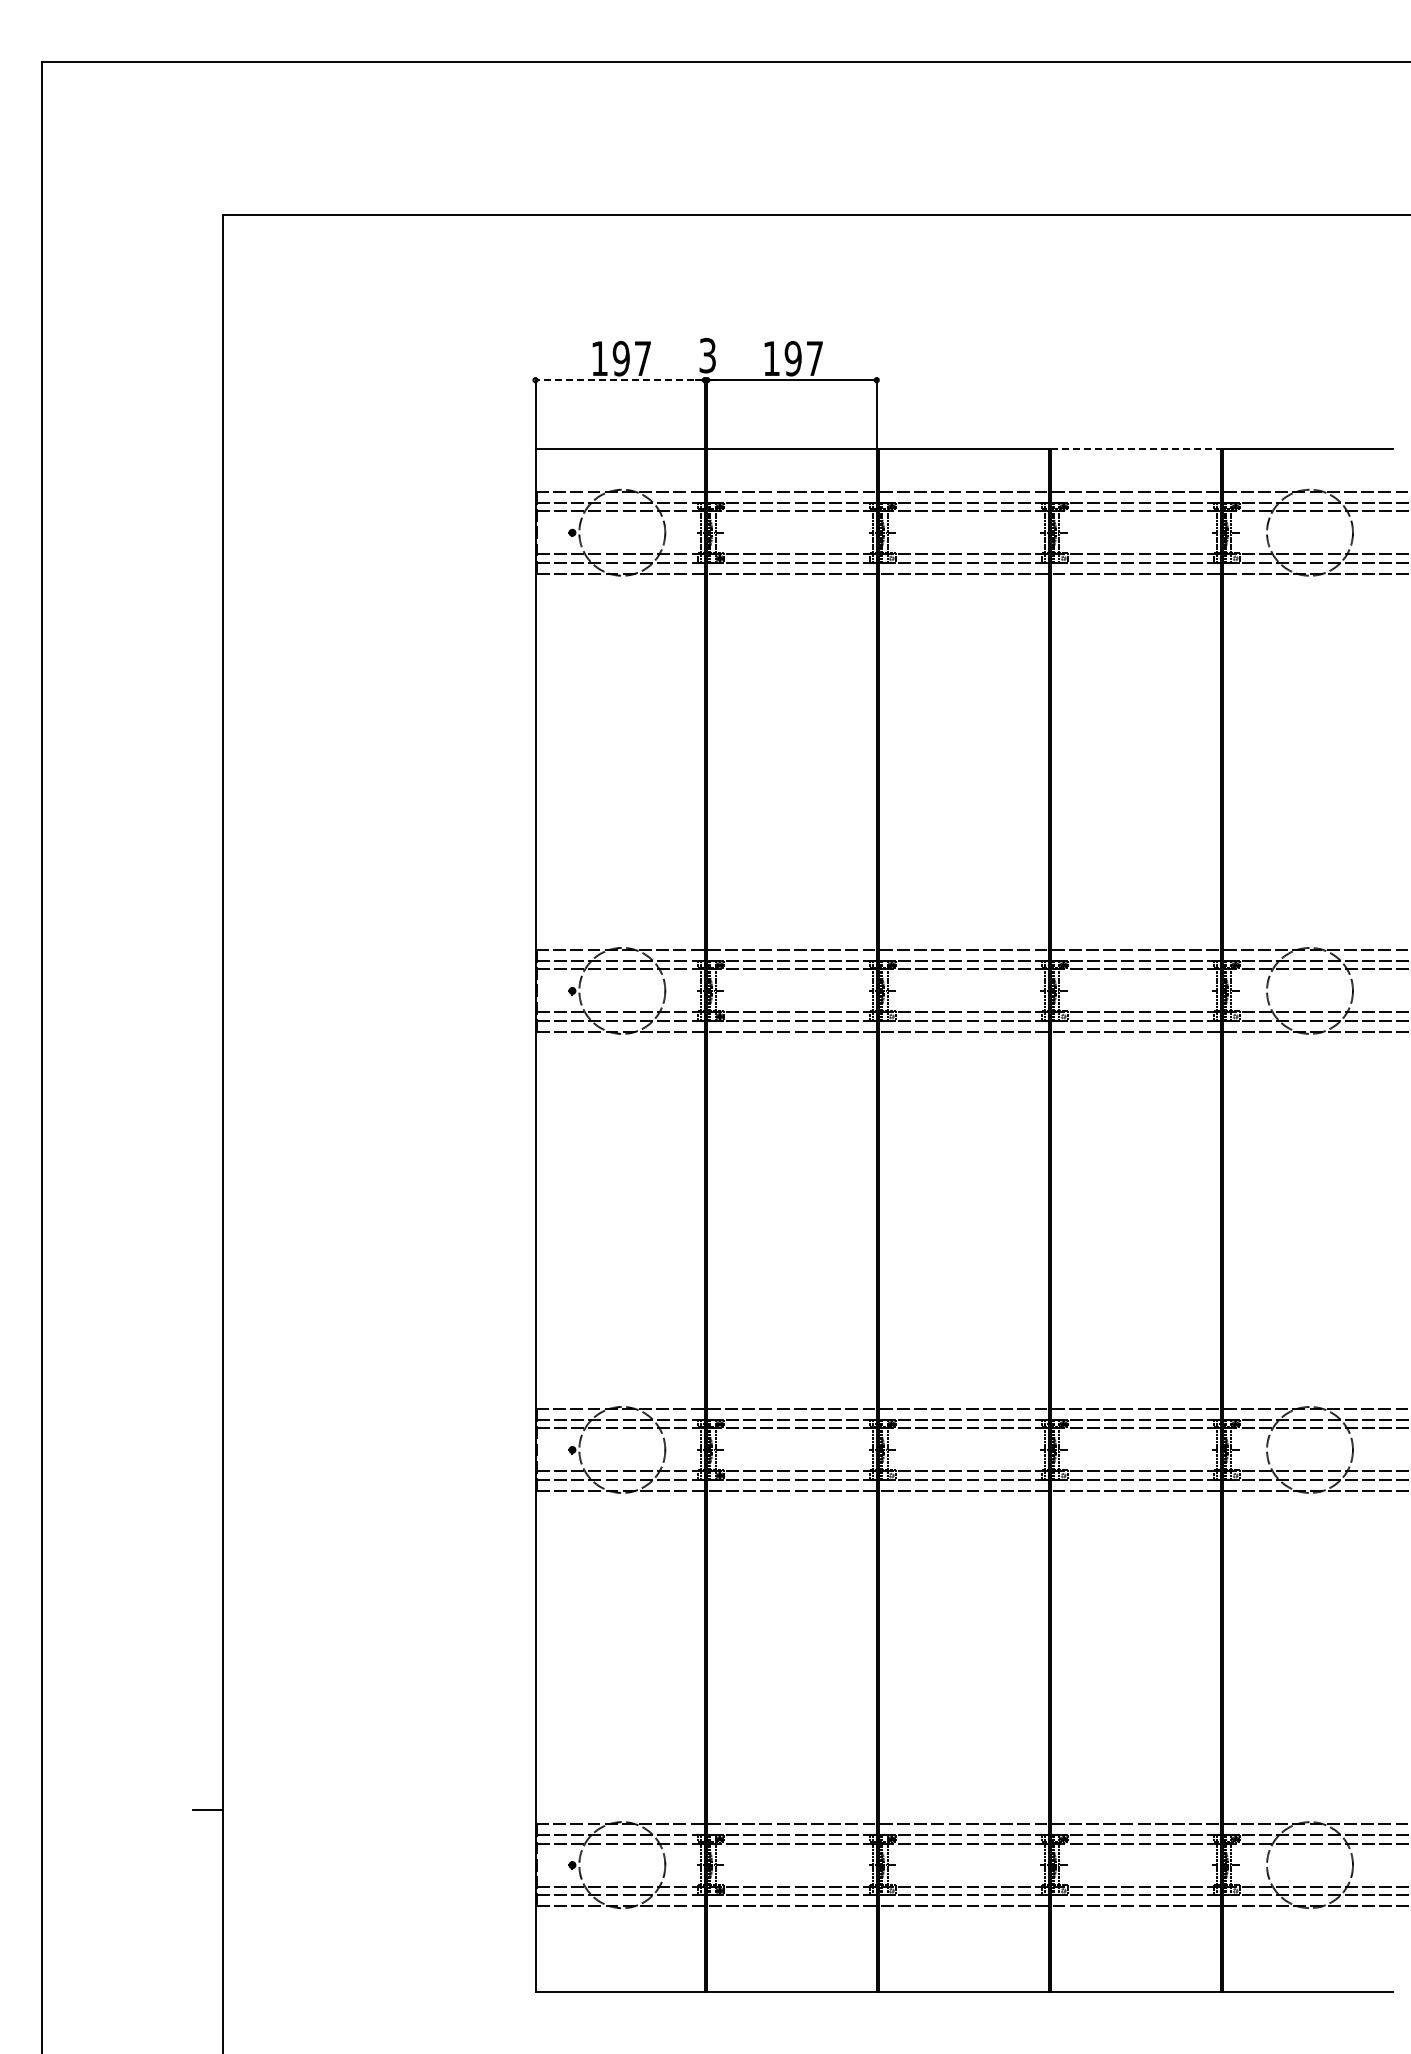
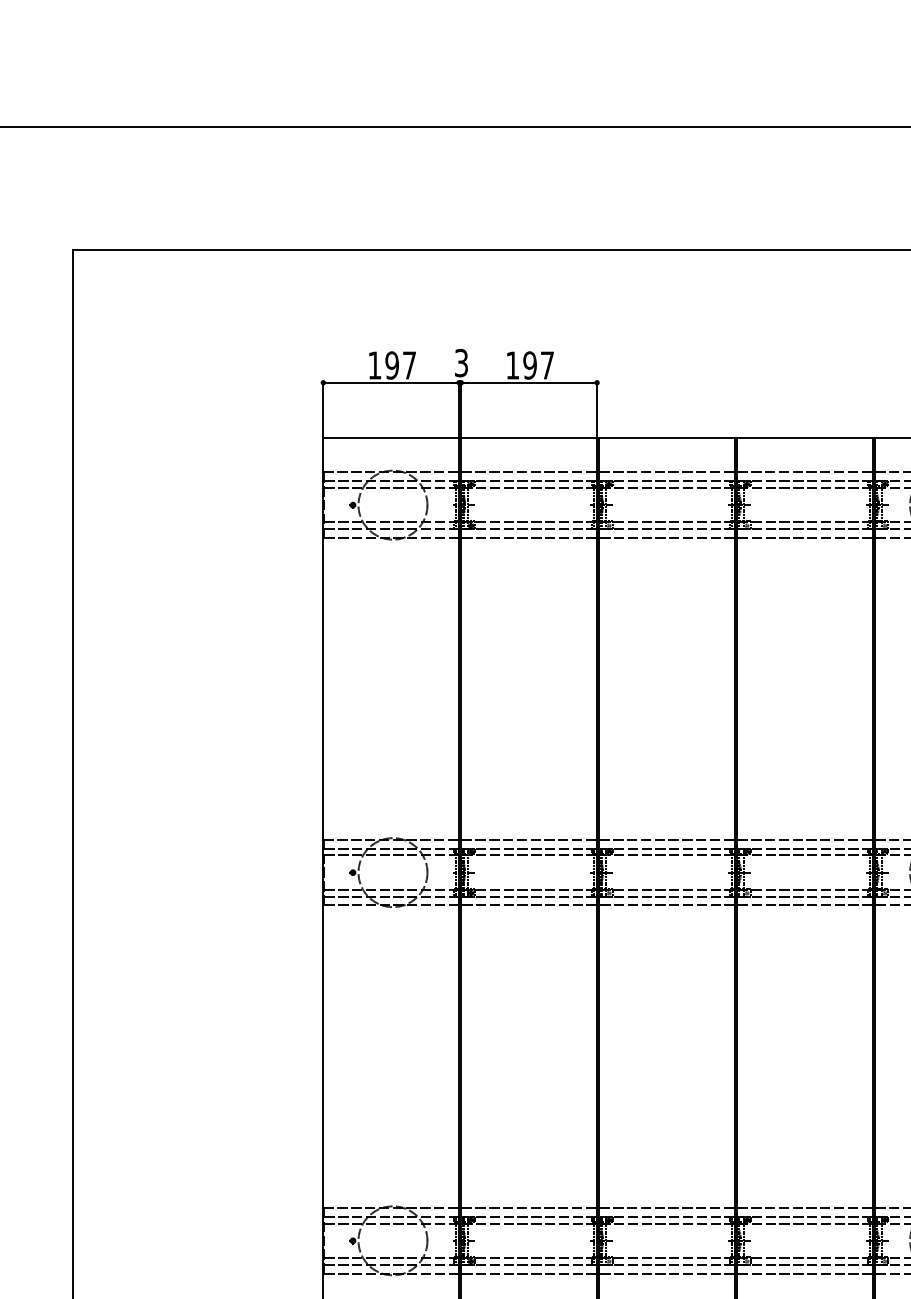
line: (620, 380) -> (391, 383), dashed -> solid
line: (1135, 448) -> (804, 437), dashed -> solid

